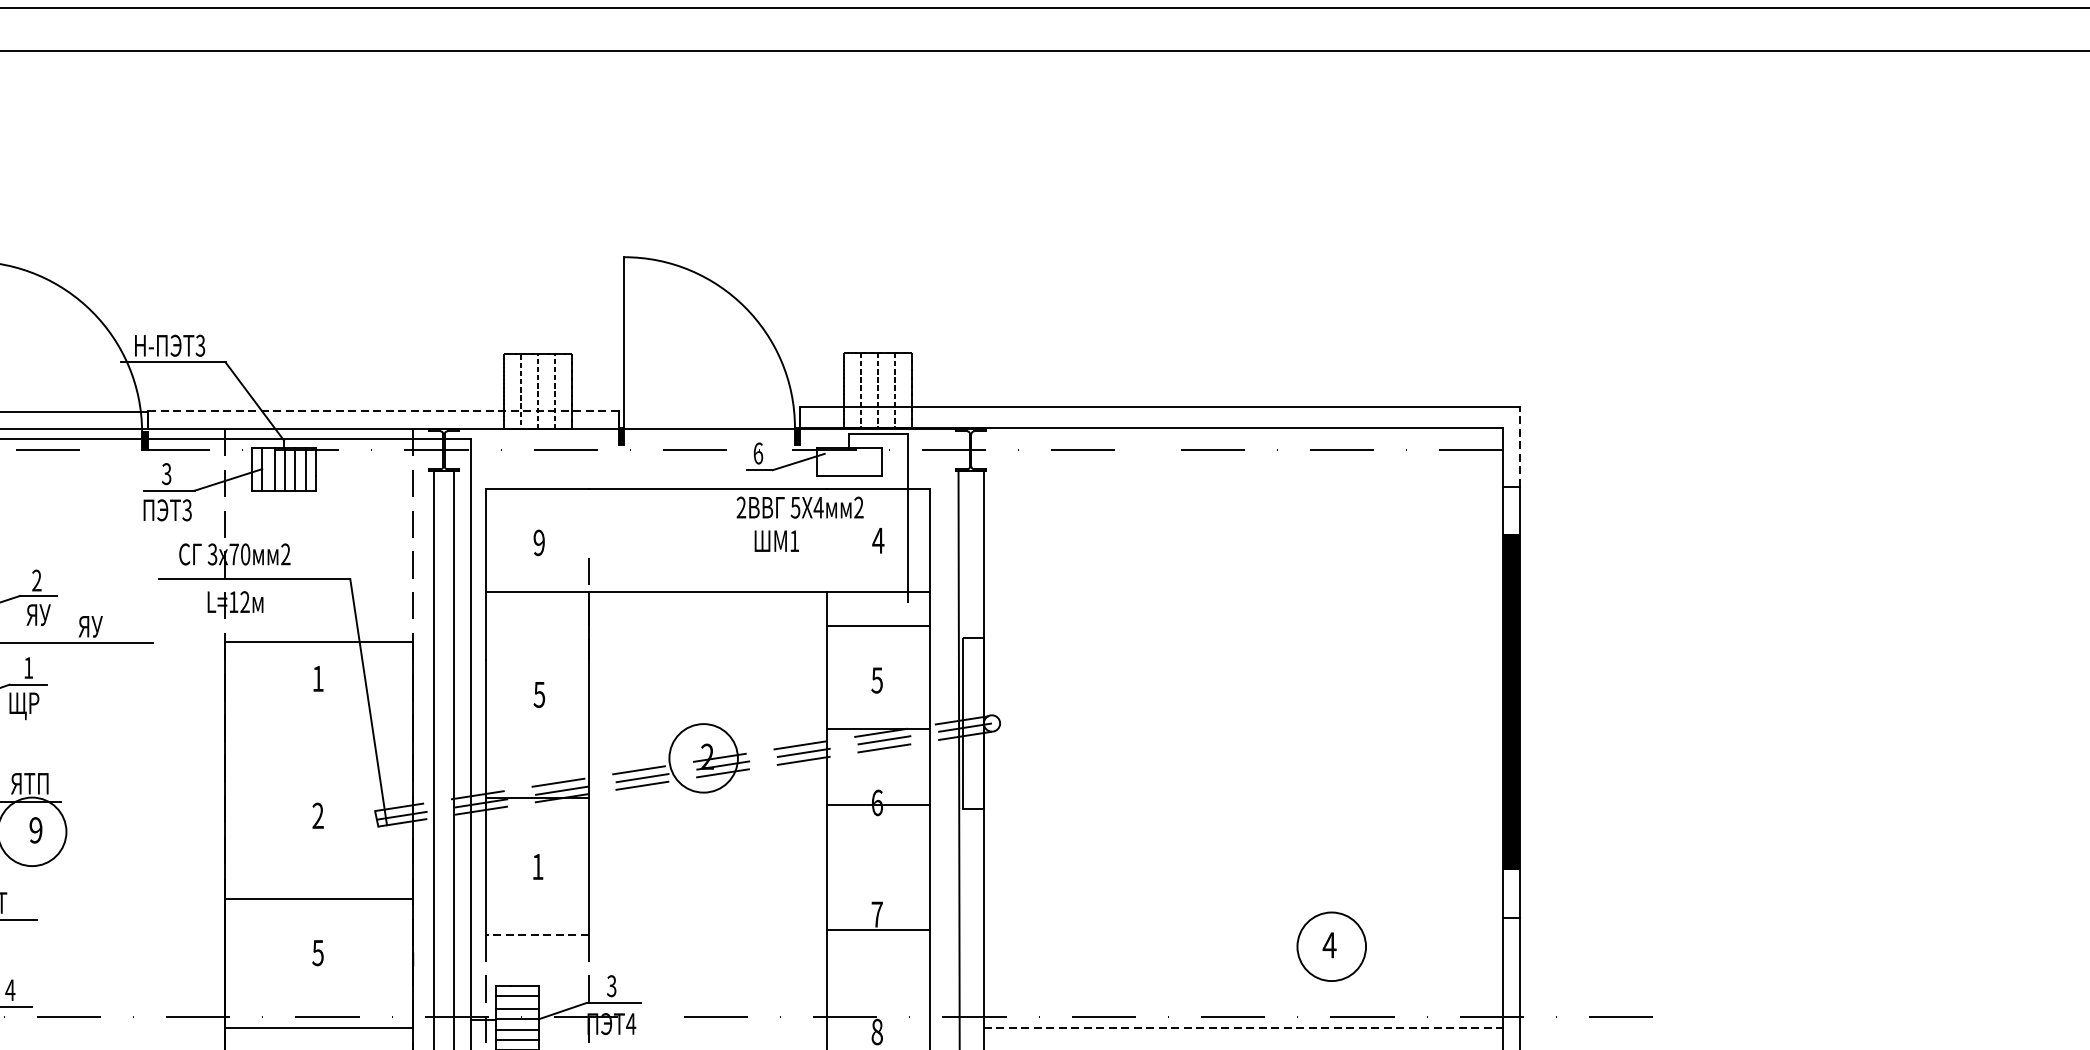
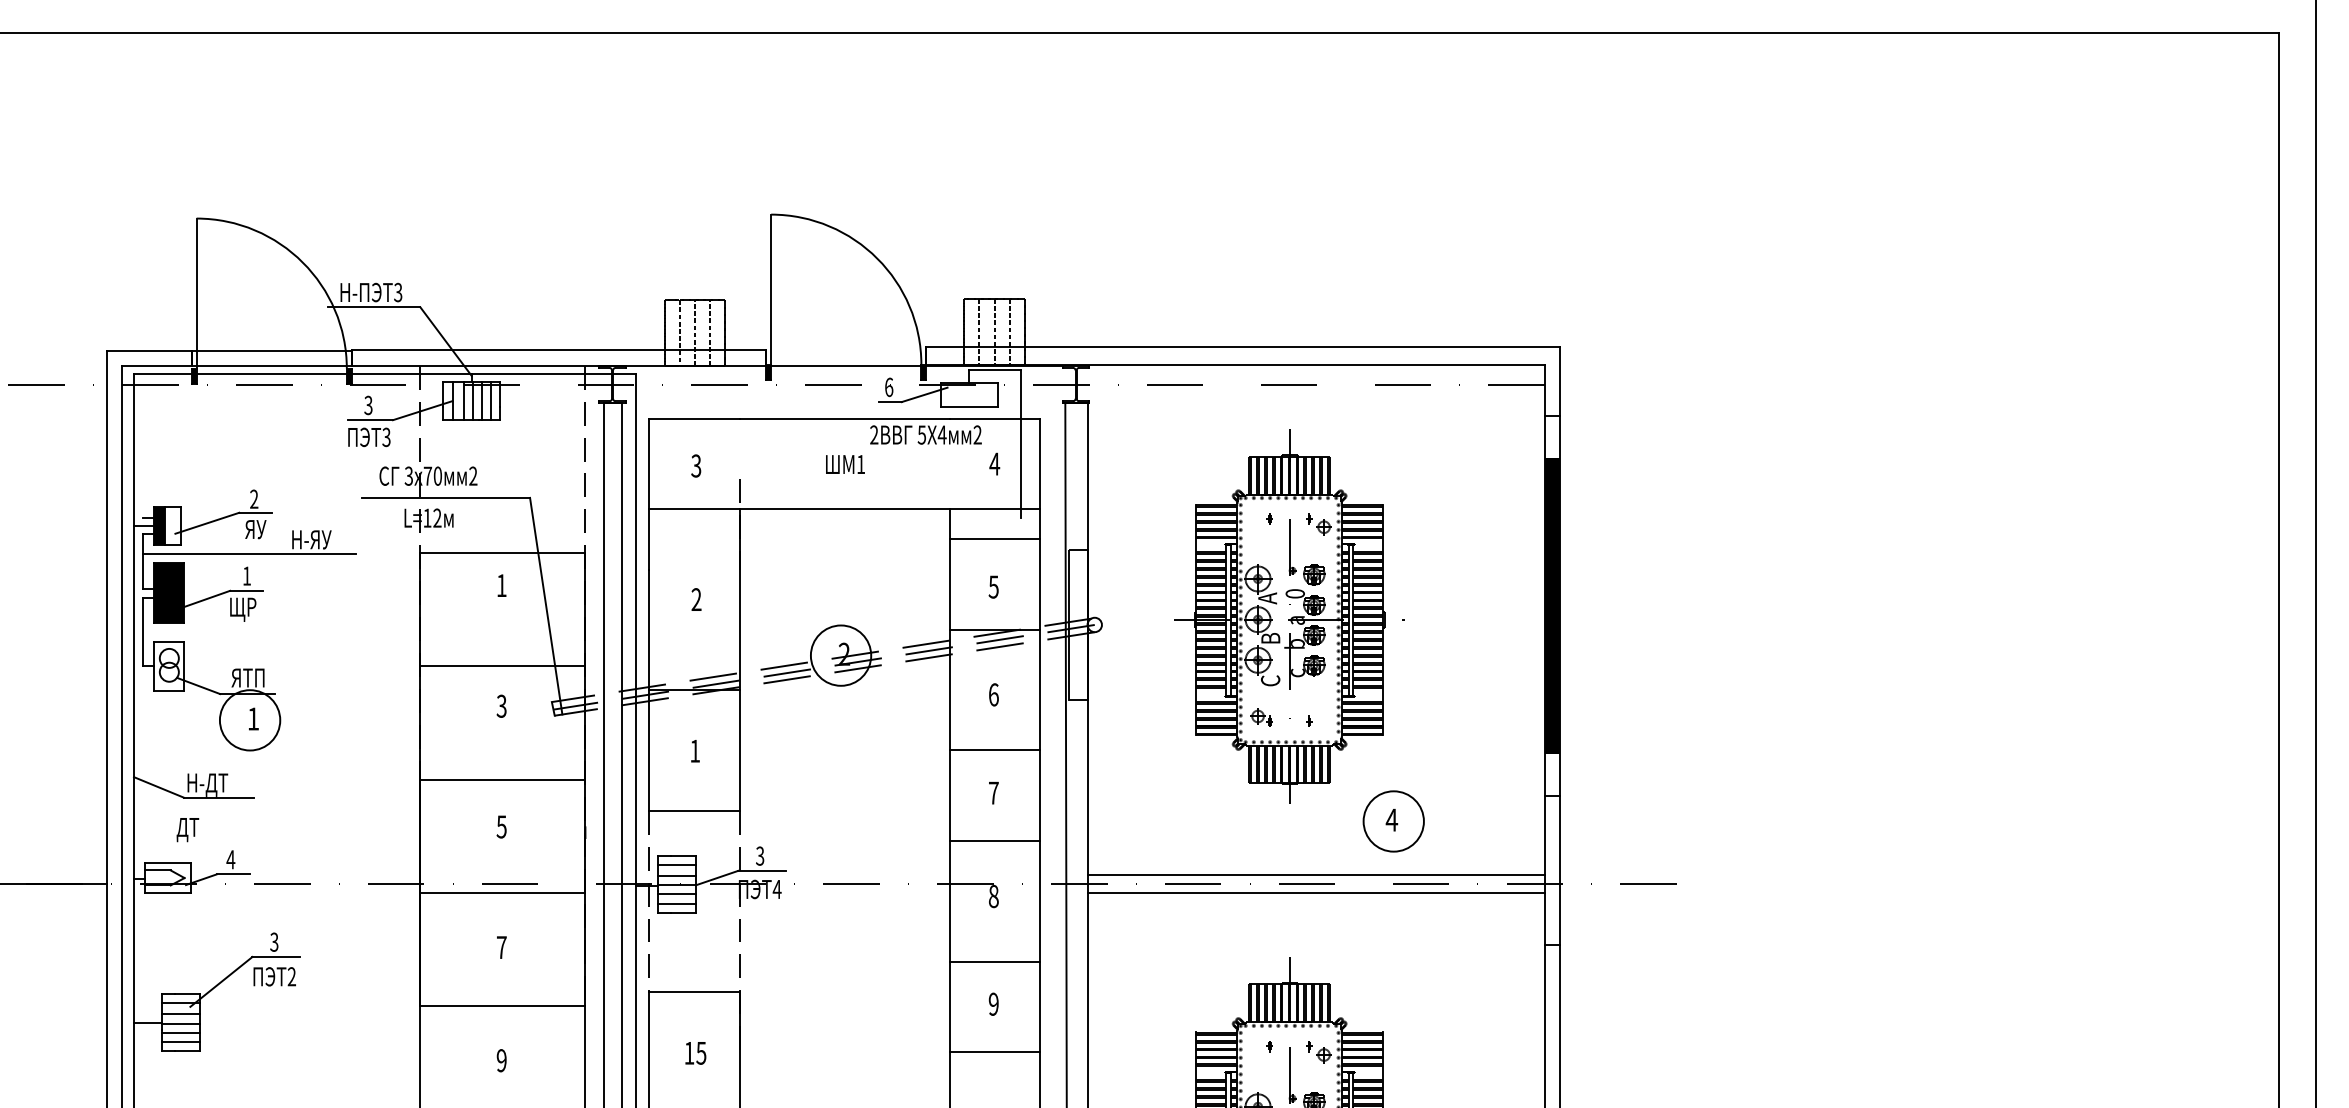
line: (382, 410) -> (558, 349), dashed -> solid
line: (1520, 446) -> (1559, 381), dashed -> solid
text: (776, 541) -> (845, 464), moved
text: (539, 542) -> (696, 465), 9 -> 3
text: (101, 626) -> (311, 539), ЯУ -> Н-ЯУ
text: (539, 694) -> (696, 599), 5 -> 2
part: (1213, 713) -> (1289, 616), added
line: (318, 770) -> (502, 666), added
line: (878, 804) -> (994, 750), moved
text: (317, 816) -> (501, 706), 2 -> 3
text: (34, 829) -> (252, 718), 9 -> 1
line: (878, 929) -> (994, 840), moved
line: (537, 934) -> (694, 810), dashed -> solid
line: (1242, 1007) -> (1315, 874), added
line: (1243, 1027) -> (1316, 892), dashed -> solid

